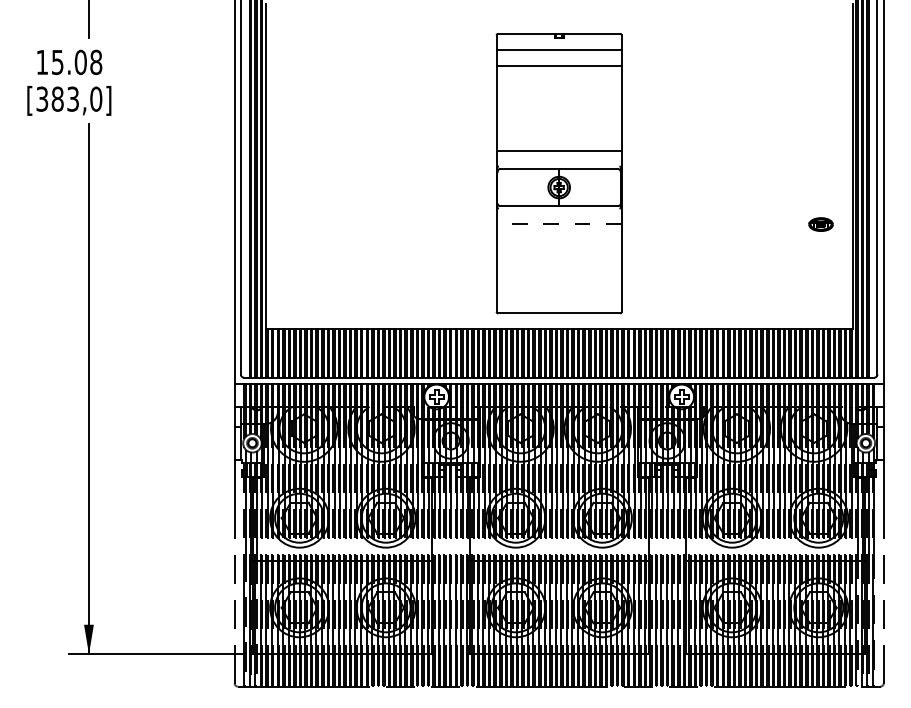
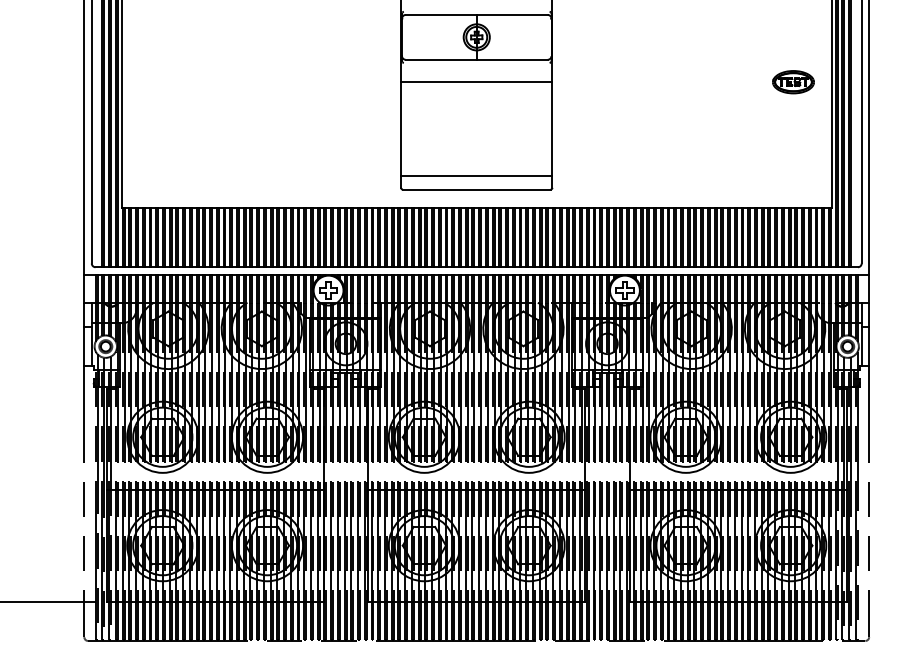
line: (559, 224) -> (477, 82), dashed -> solid
part: (820, 224) -> (792, 82), size x1.43
line: (558, 301) -> (475, 175), added

